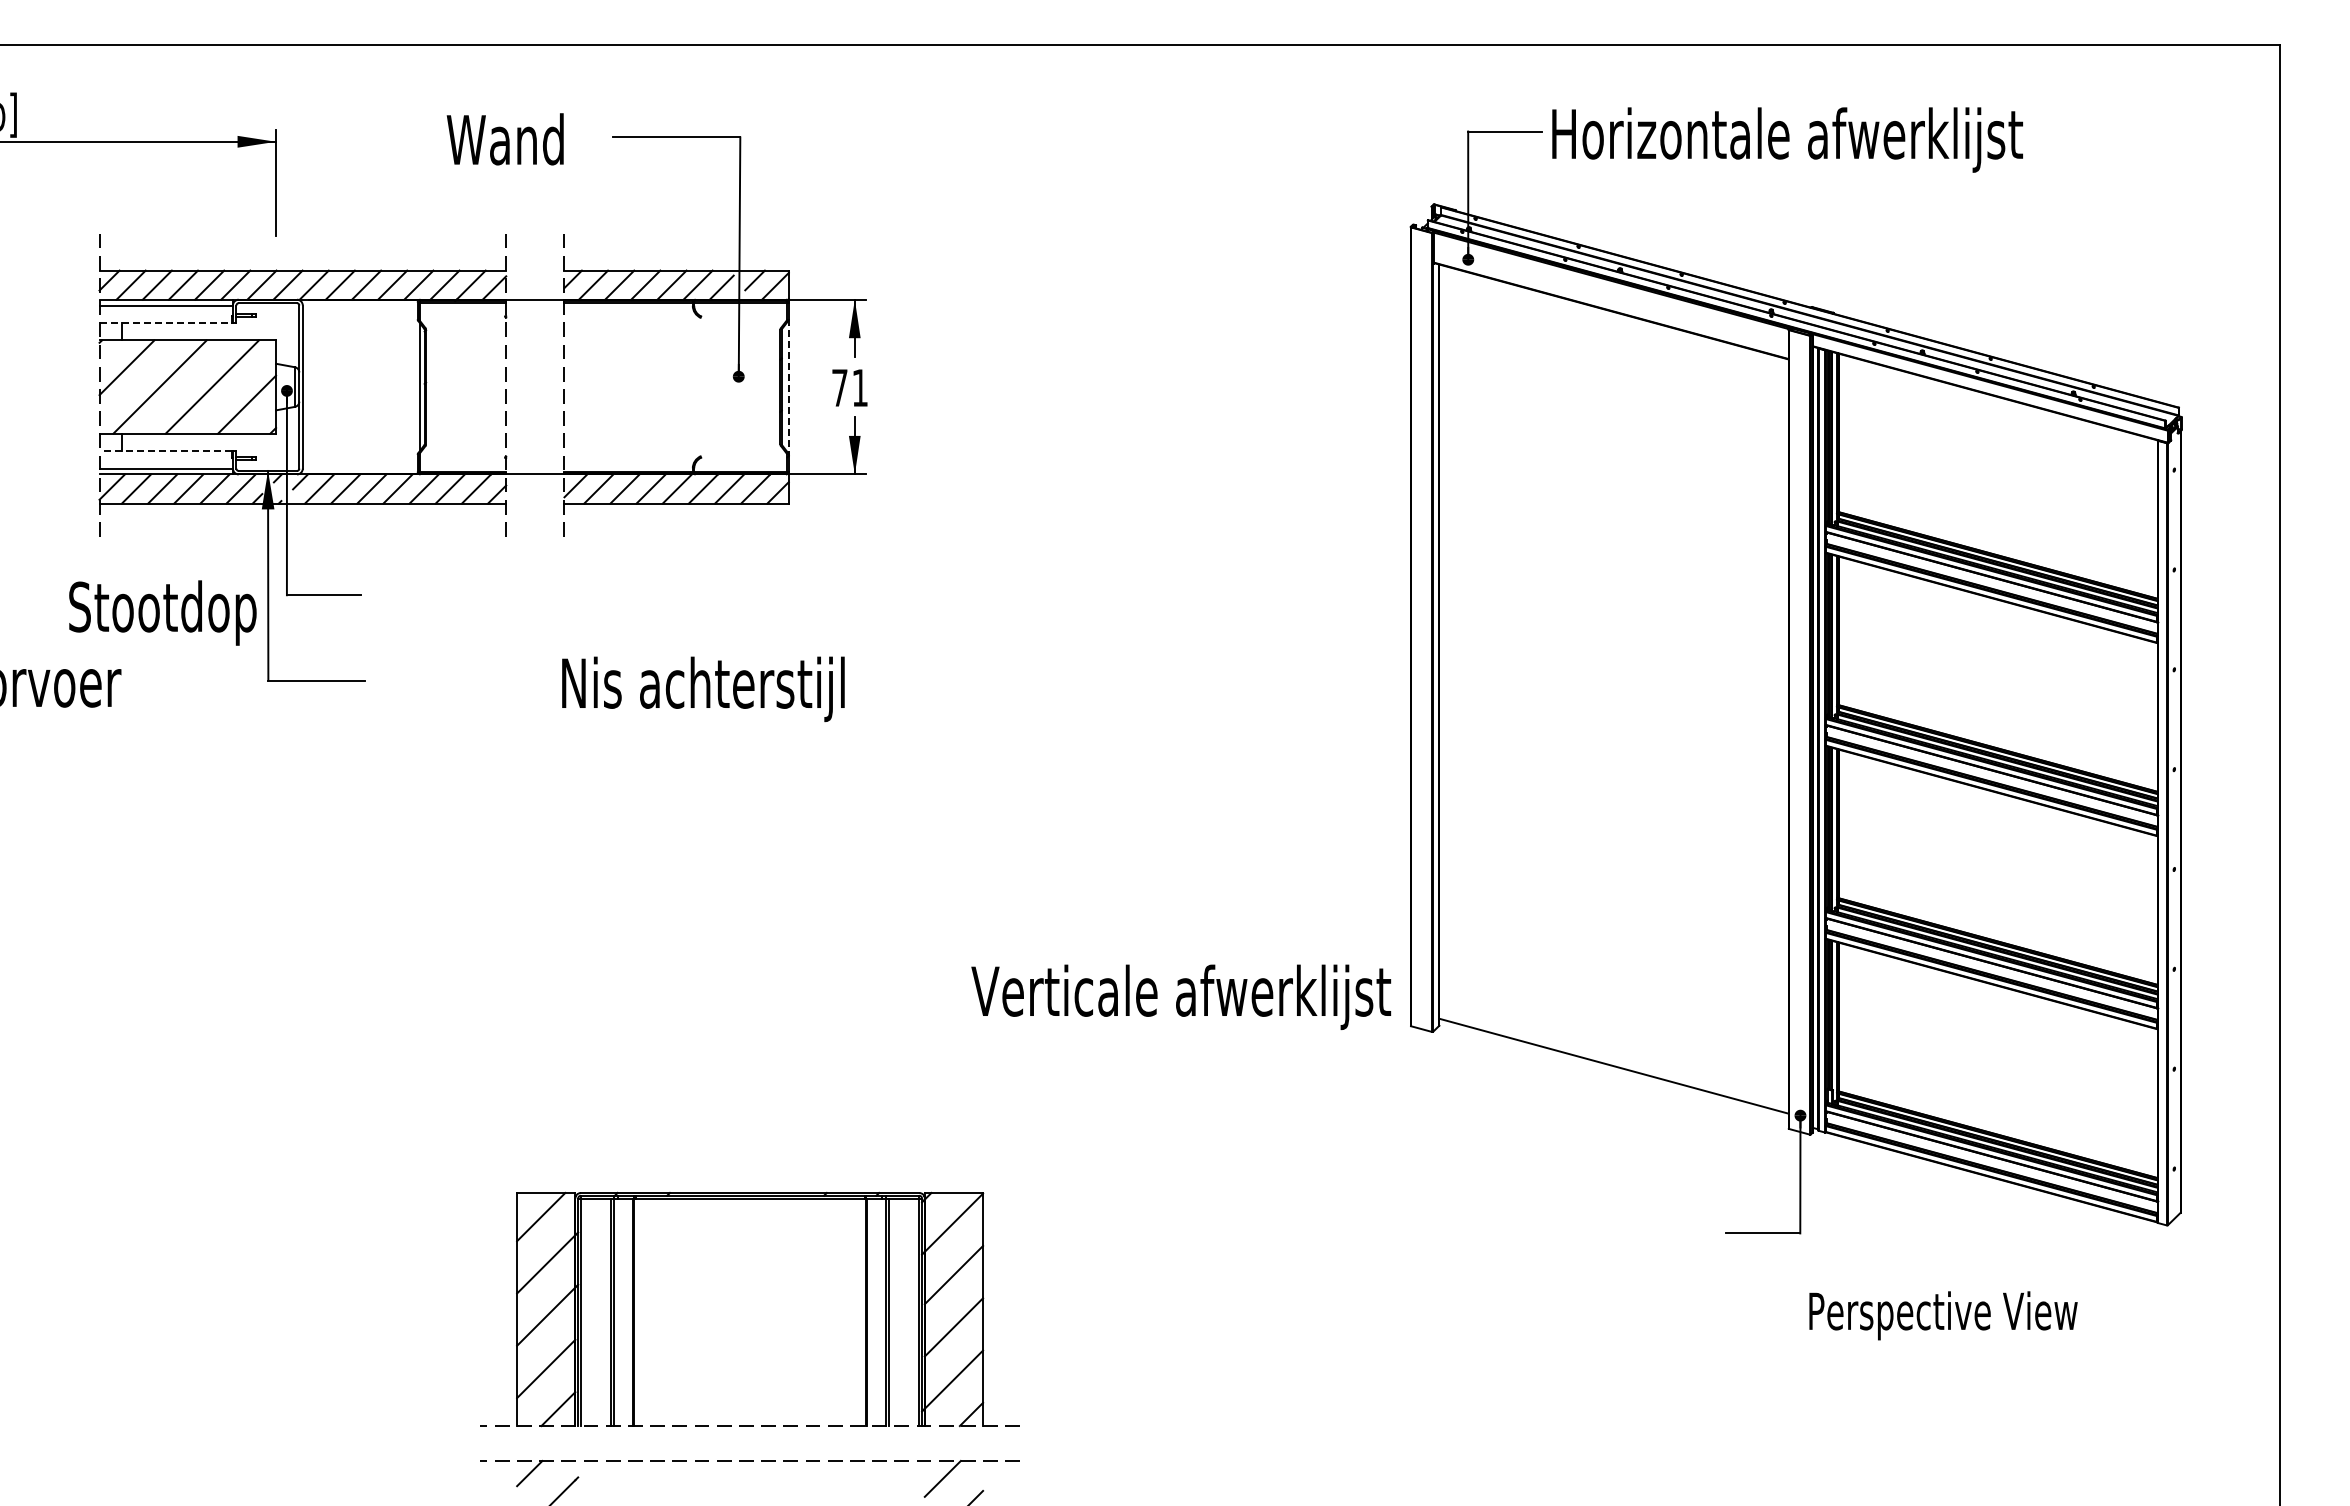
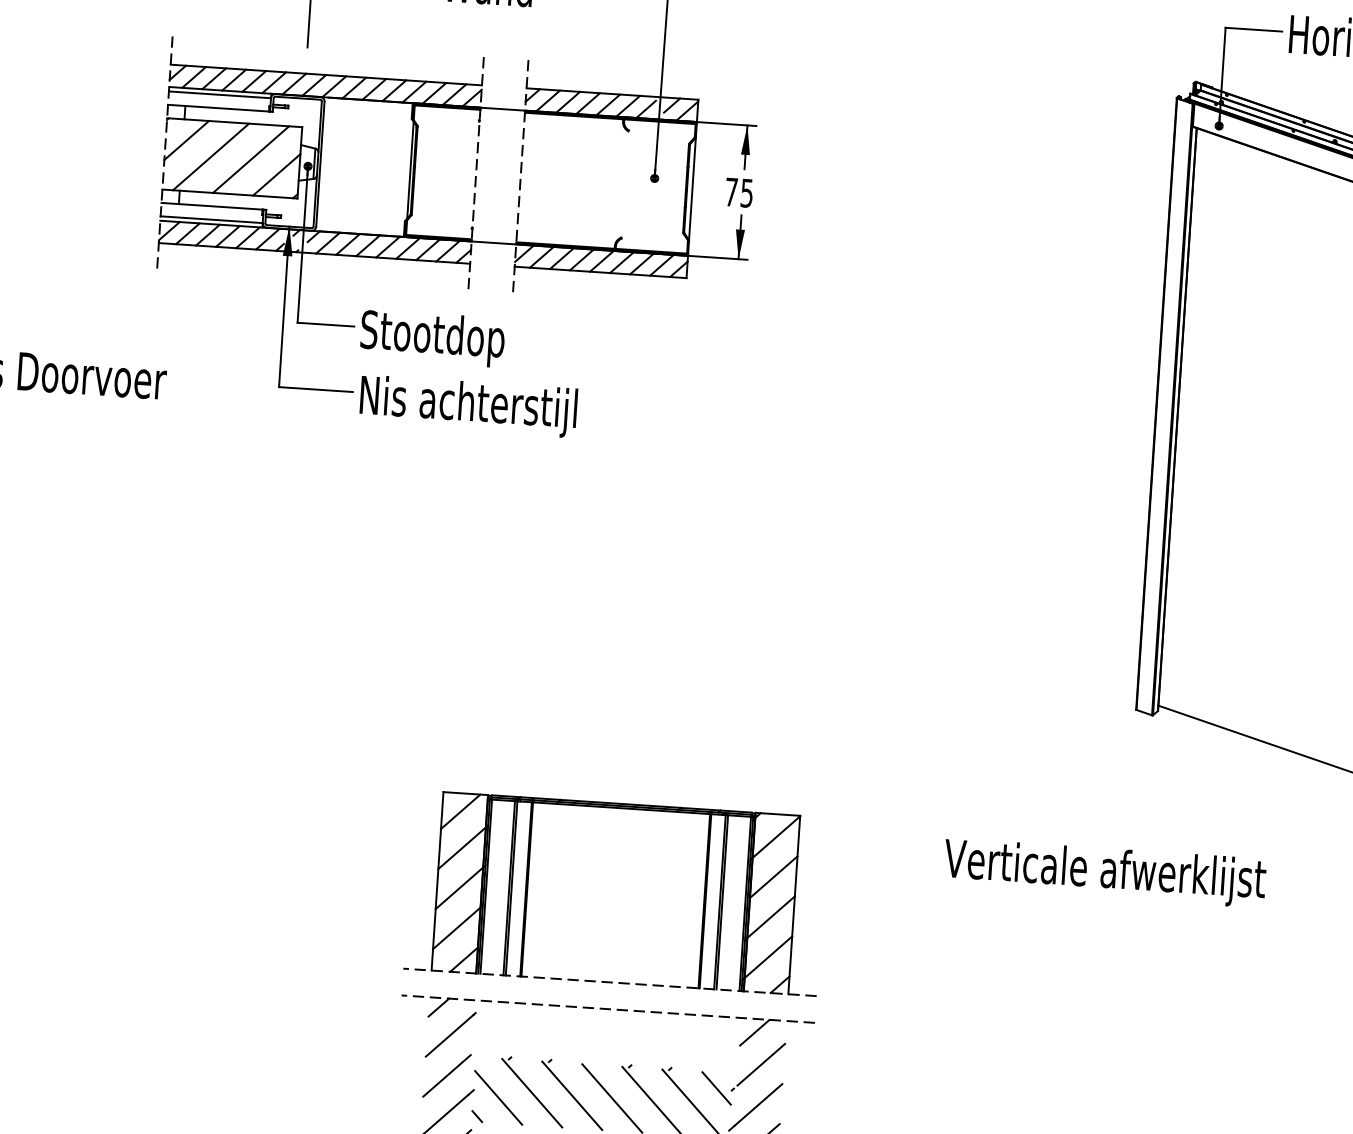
line: (165, 323) -> (218, 108), dashed -> solid
line: (788, 387) -> (692, 189), dashed -> solid
text: (859, 388) -> (746, 193), 71 -> 75
line: (165, 451) -> (211, 206), dashed -> solid
text: (162, 612) -> (432, 338), moved
text: (703, 689) -> (468, 406), moved
text: (1181, 996) -> (1105, 872), moved

